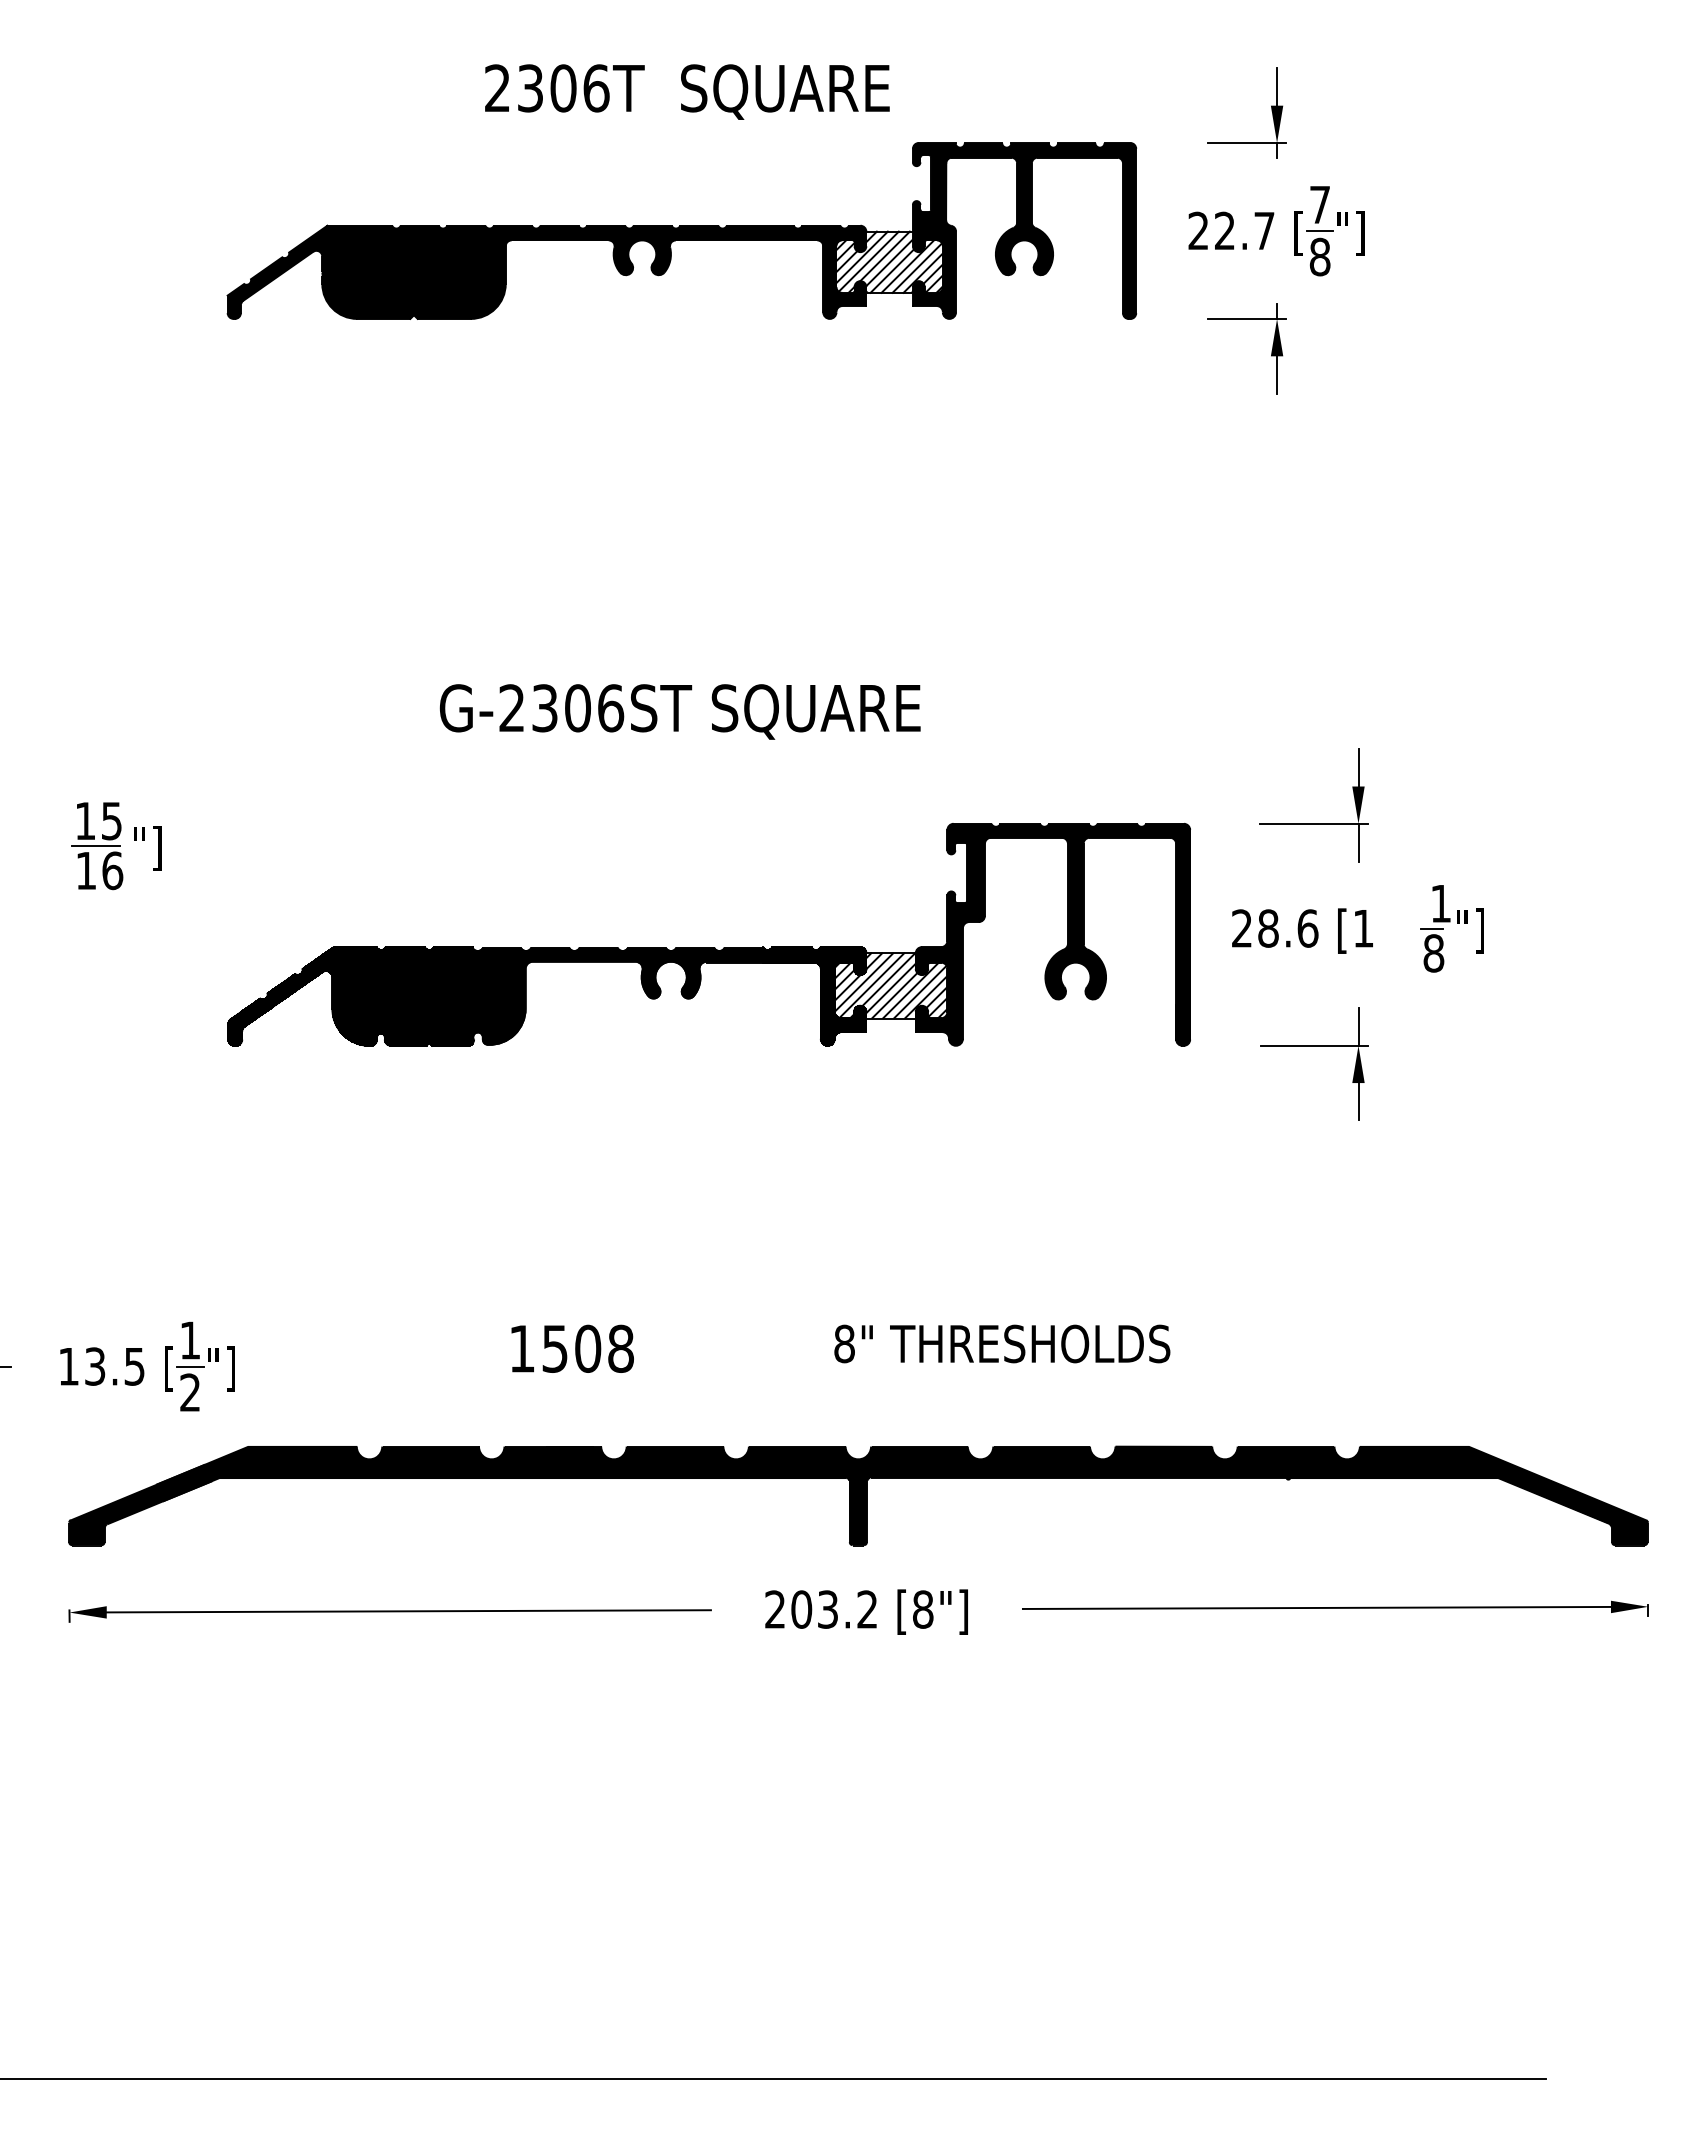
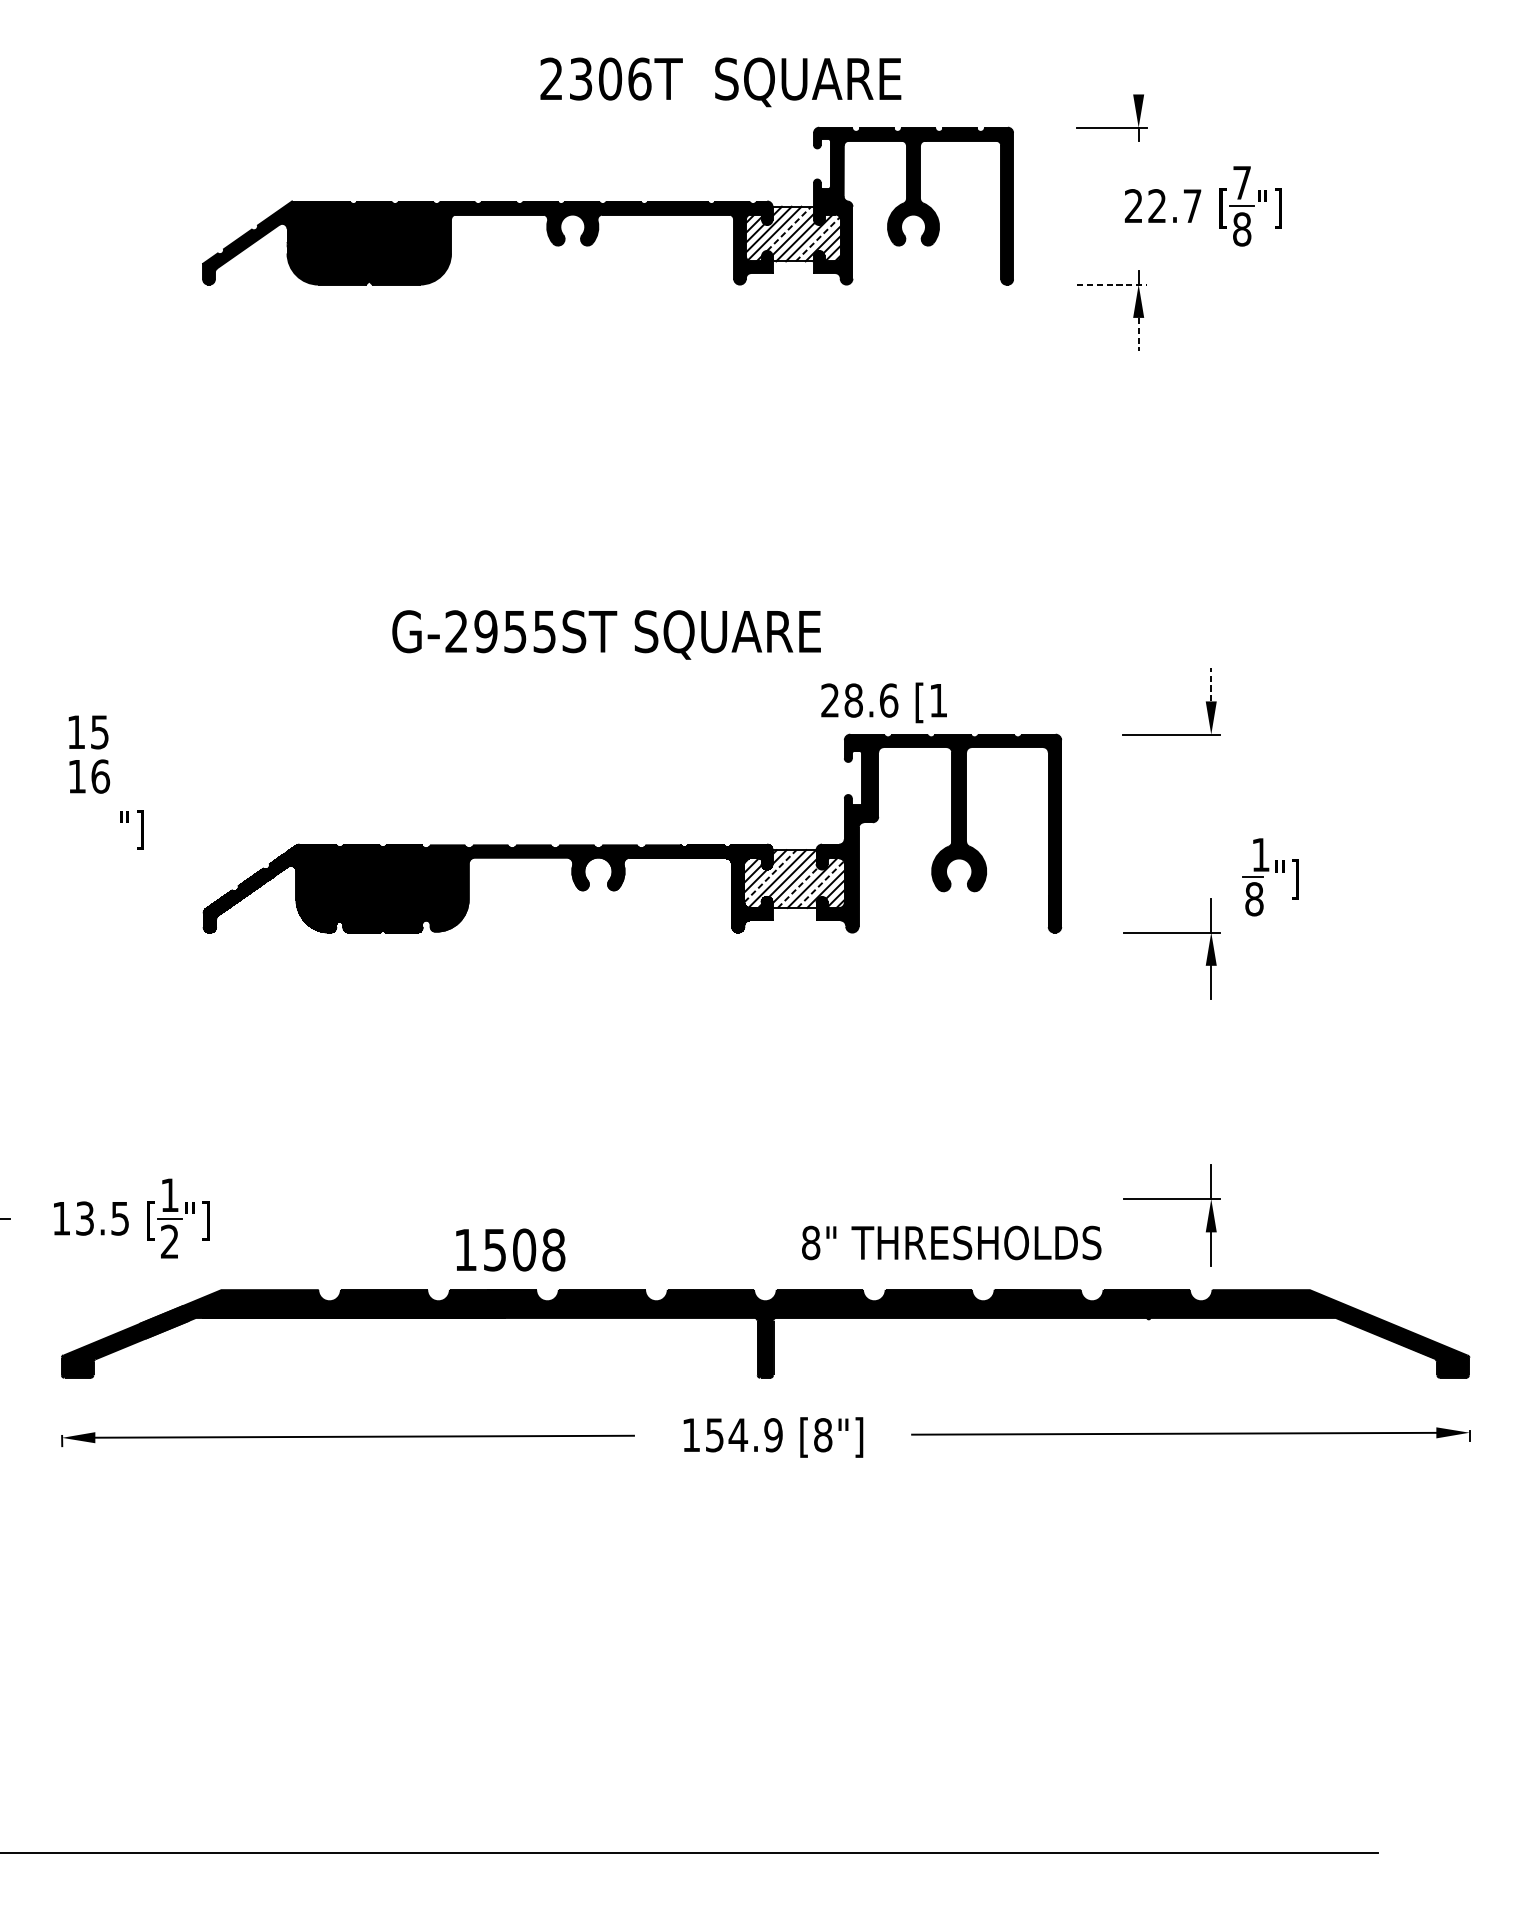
line: (1277, 86) -> (1139, 77), removed
text: (687, 91) -> (720, 81), moved
part: (1269, 230) -> (1197, 205), moved
line: (885, 256) -> (789, 228), solid -> dashed
line: (917, 267) -> (818, 238), solid -> dashed
line: (1247, 319) -> (1112, 285), solid -> dashed
line: (1277, 374) -> (1139, 334), solid -> dashed
text: (578, 708) -> (515, 631), G-2306ST -> G-2955ST
line: (1358, 767) -> (1211, 684), solid -> dashed
line: (1358, 842) -> (1211, 751), removed
line: (96, 845) -> (86, 754), removed
text: (147, 848) -> (131, 829), moved
part: (1450, 922) -> (1269, 871), moved
text: (1302, 930) -> (884, 702), moved
line: (864, 982) -> (770, 876), solid -> dashed
line: (920, 991) -> (820, 884), solid -> dashed
line: (894, 995) -> (797, 887), solid -> dashed
text: (1002, 1343) -> (951, 1242), moved
part: (1314, 1345) -> (1172, 1199), added
text: (572, 1348) -> (510, 1249), moved
text: (821, 1609) -> (732, 1435), 203.2 -> 154.9

